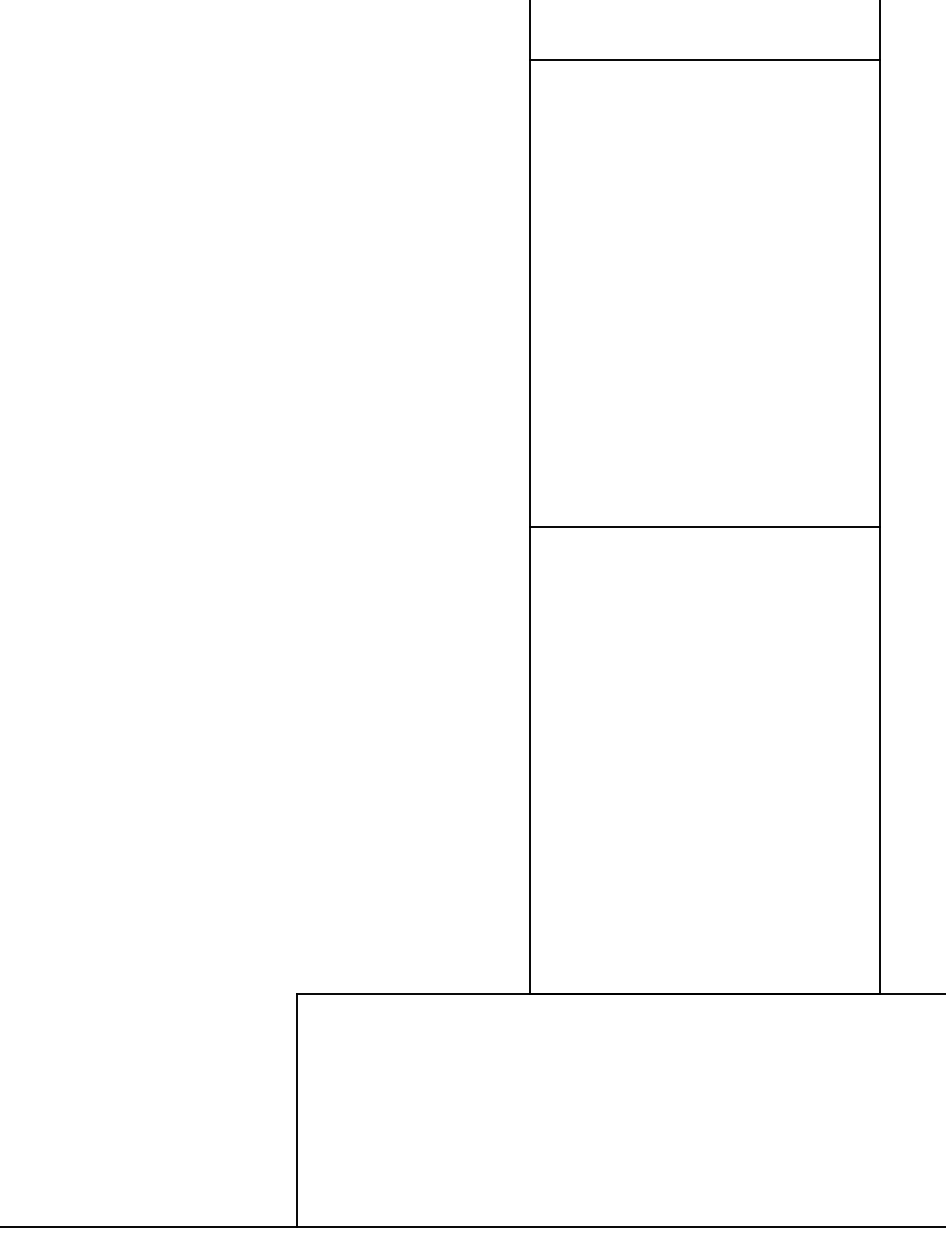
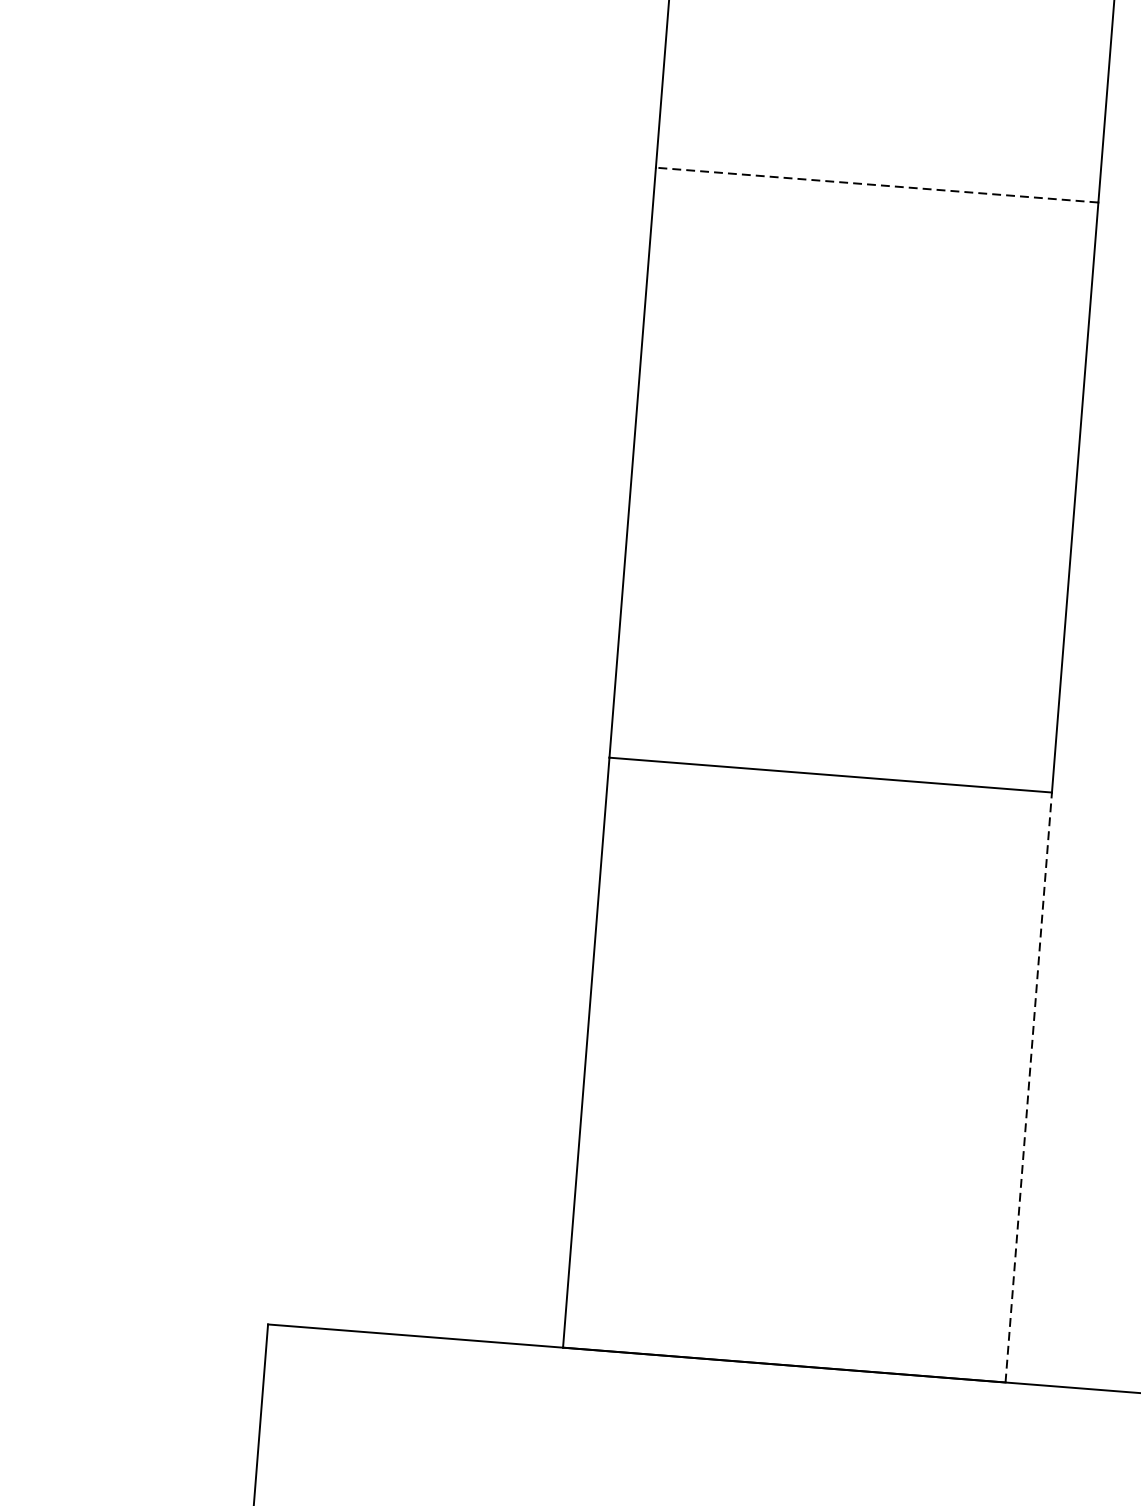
line: (704, 60) -> (876, 185), solid -> dashed
line: (879, 759) -> (1028, 1086), solid -> dashed

